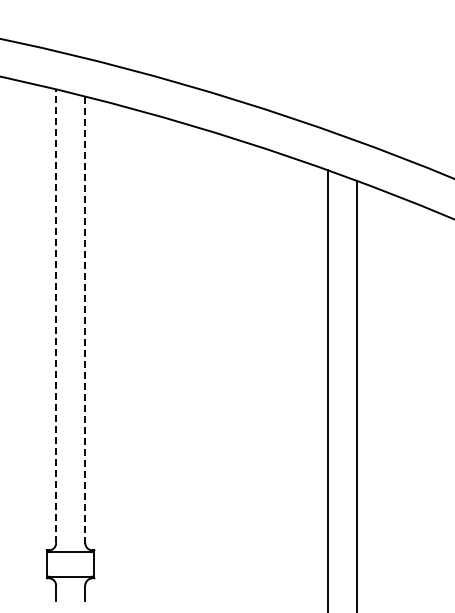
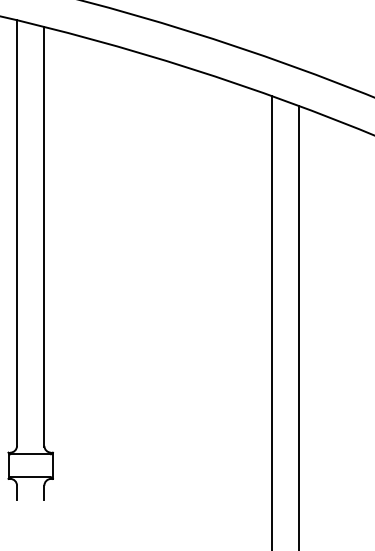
line: (56, 316) -> (17, 233), dashed -> solid
line: (85, 320) -> (44, 237), dashed -> solid

